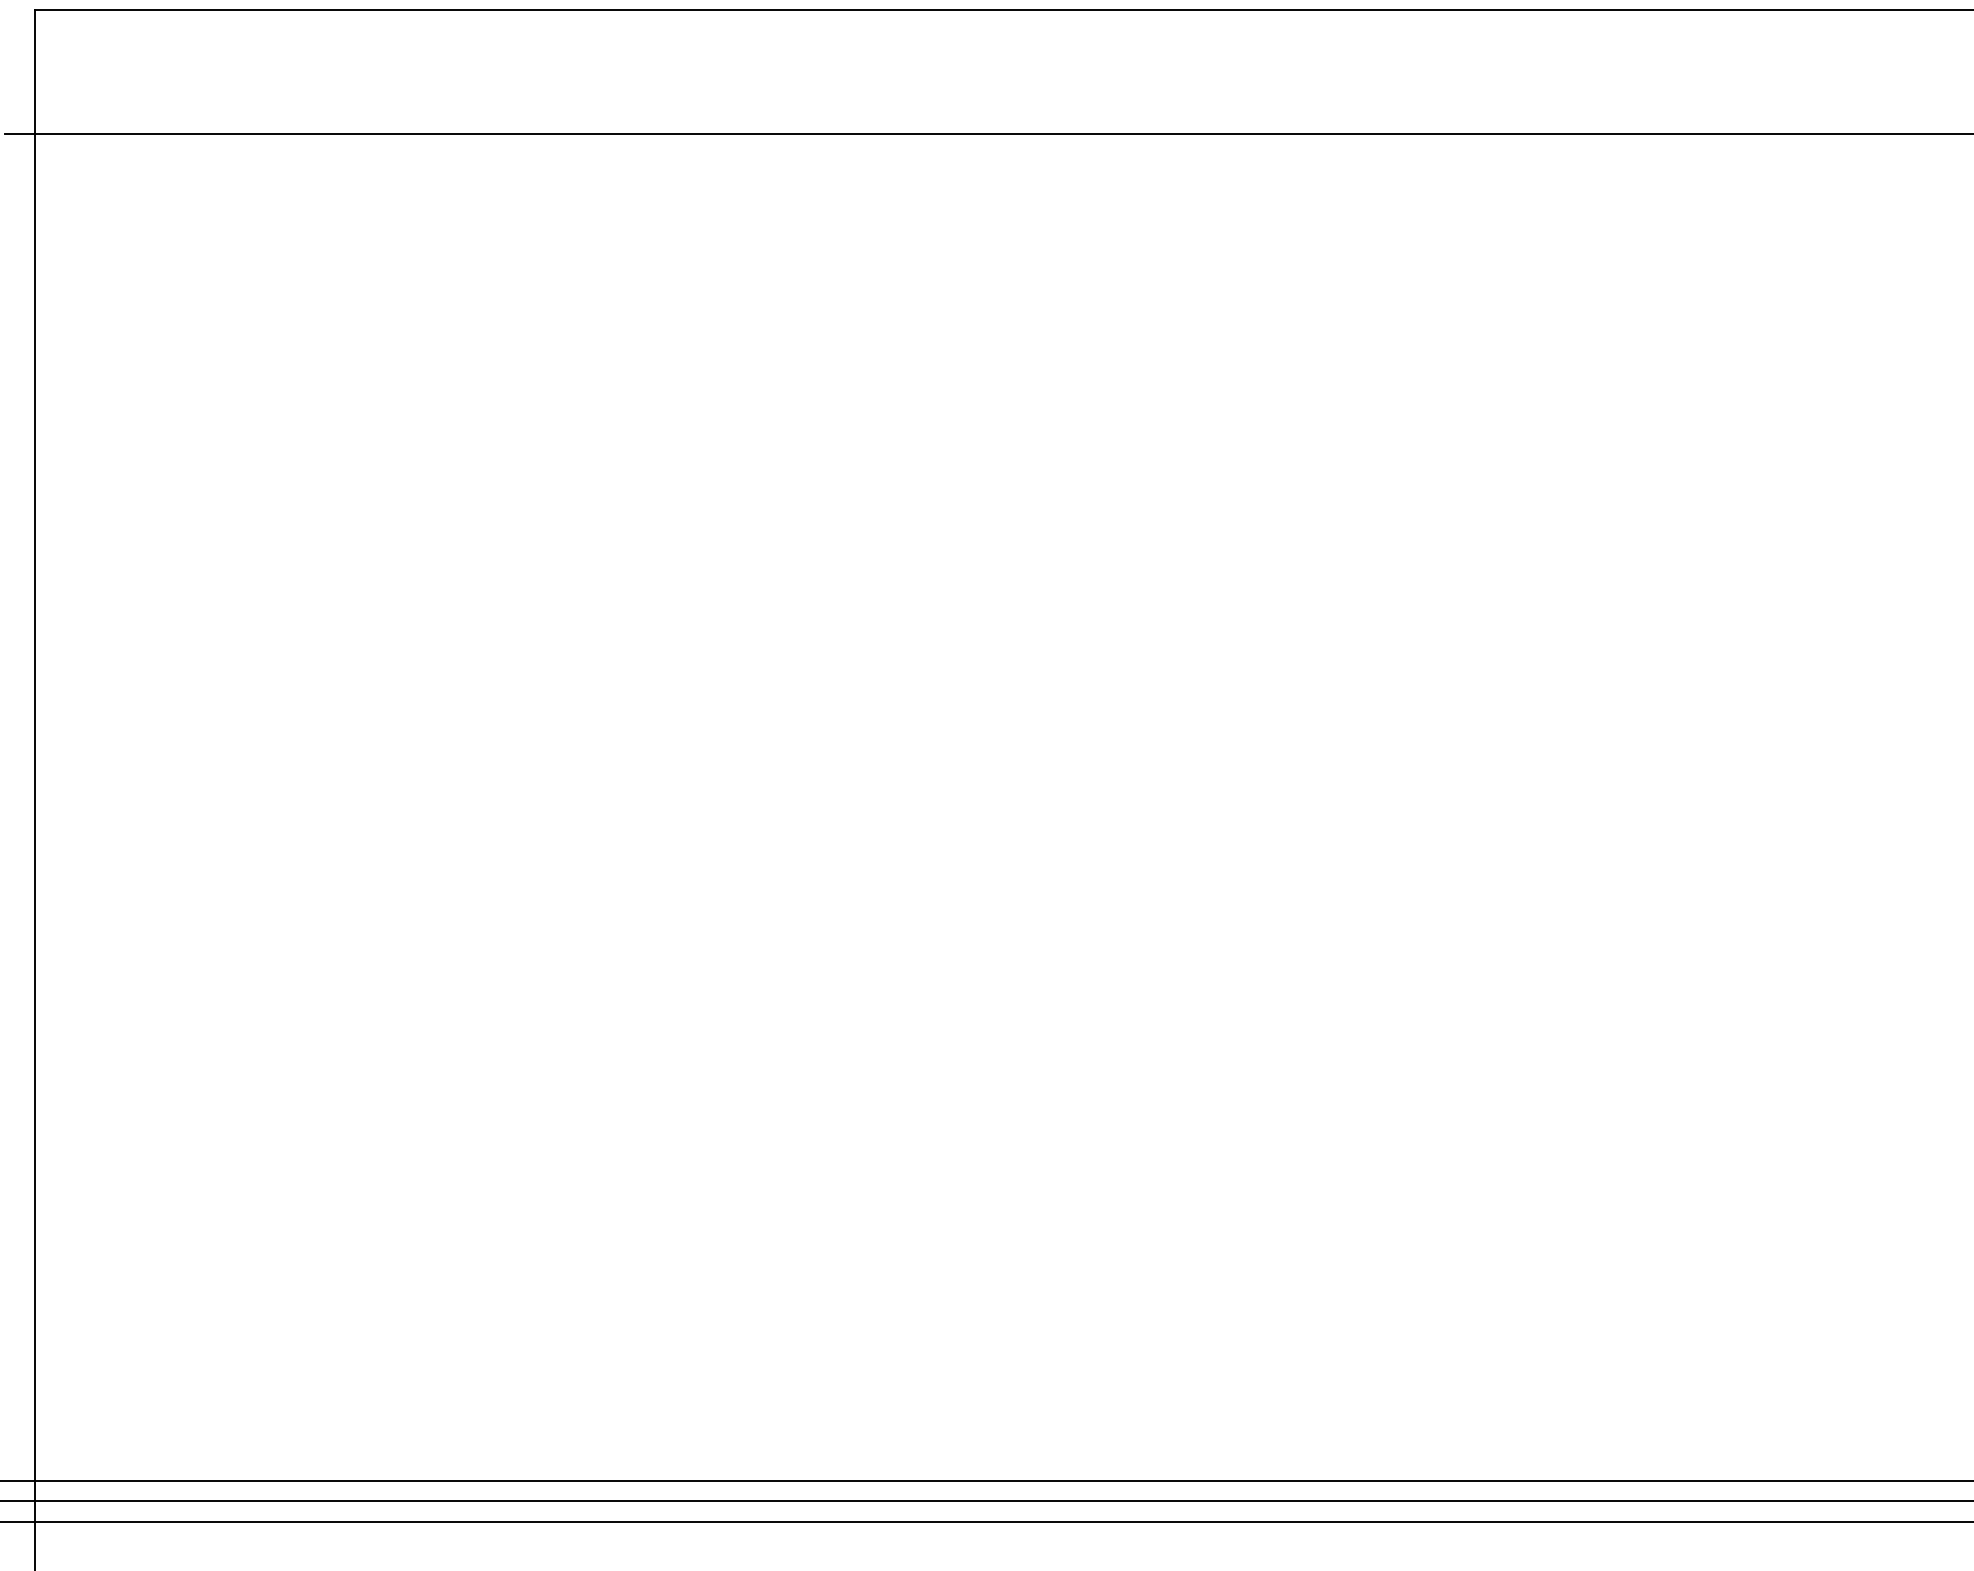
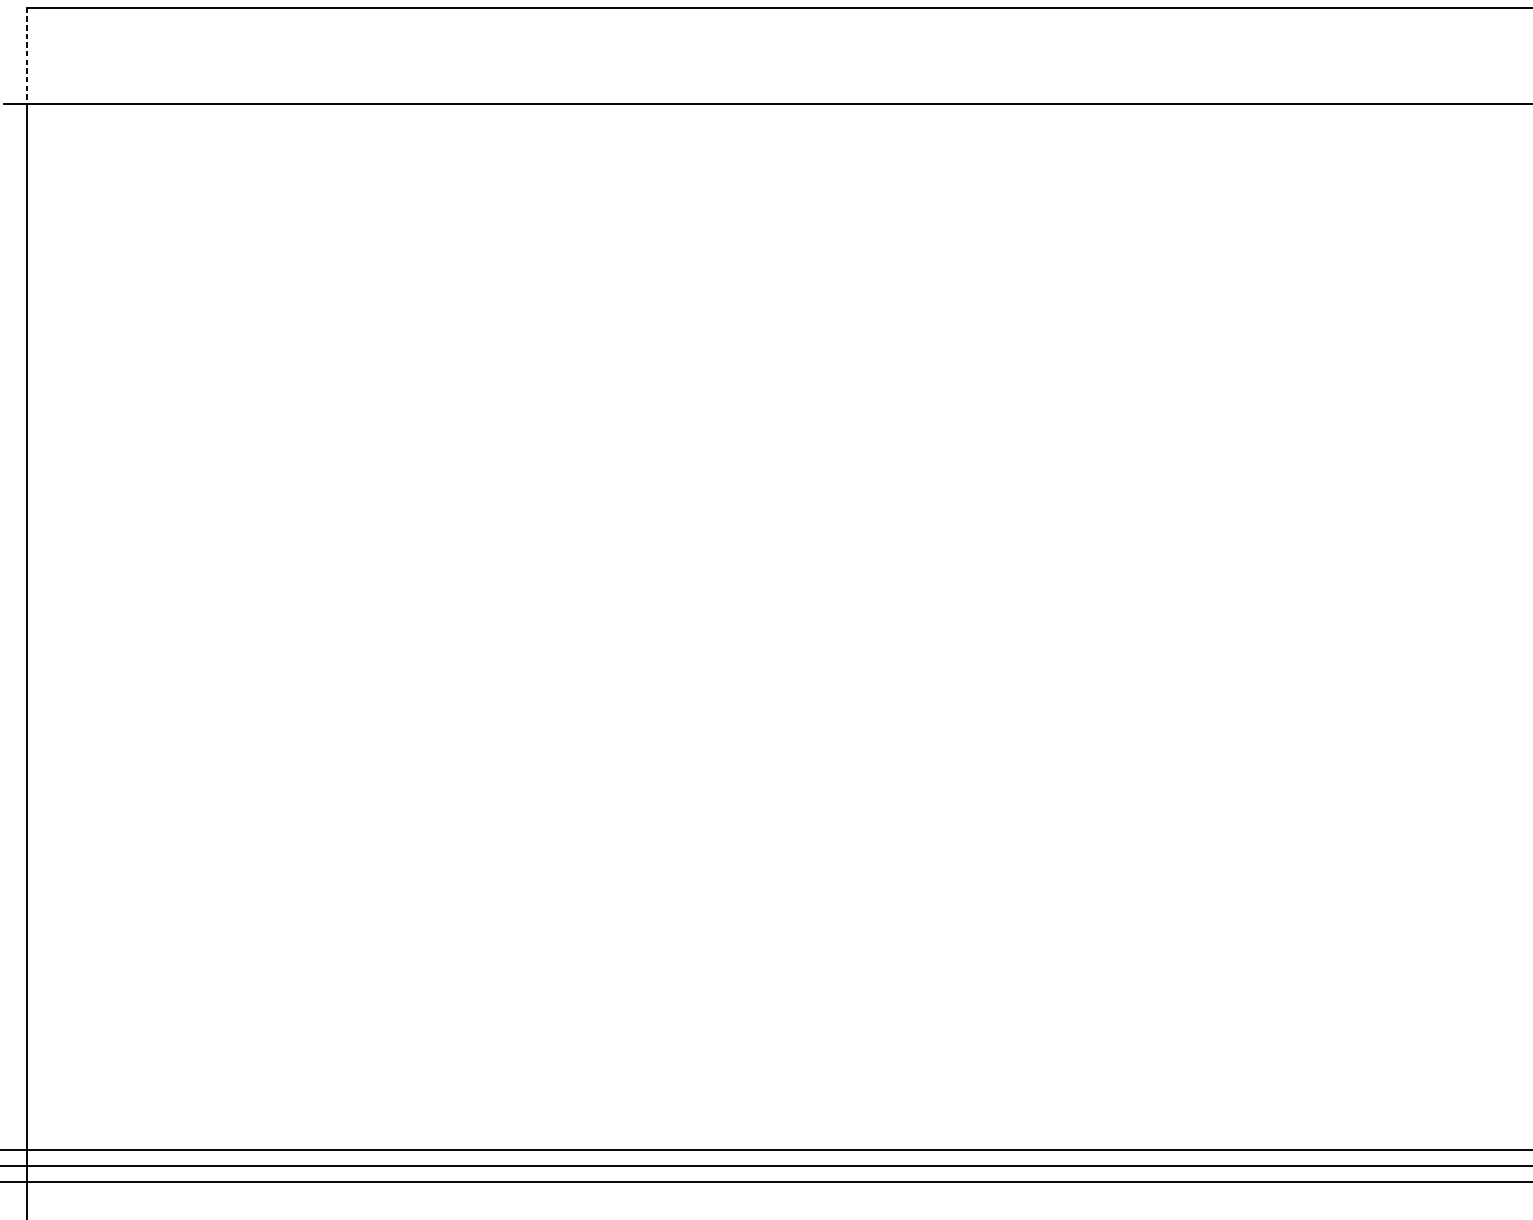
line: (34, 72) -> (26, 56), solid -> dashed

